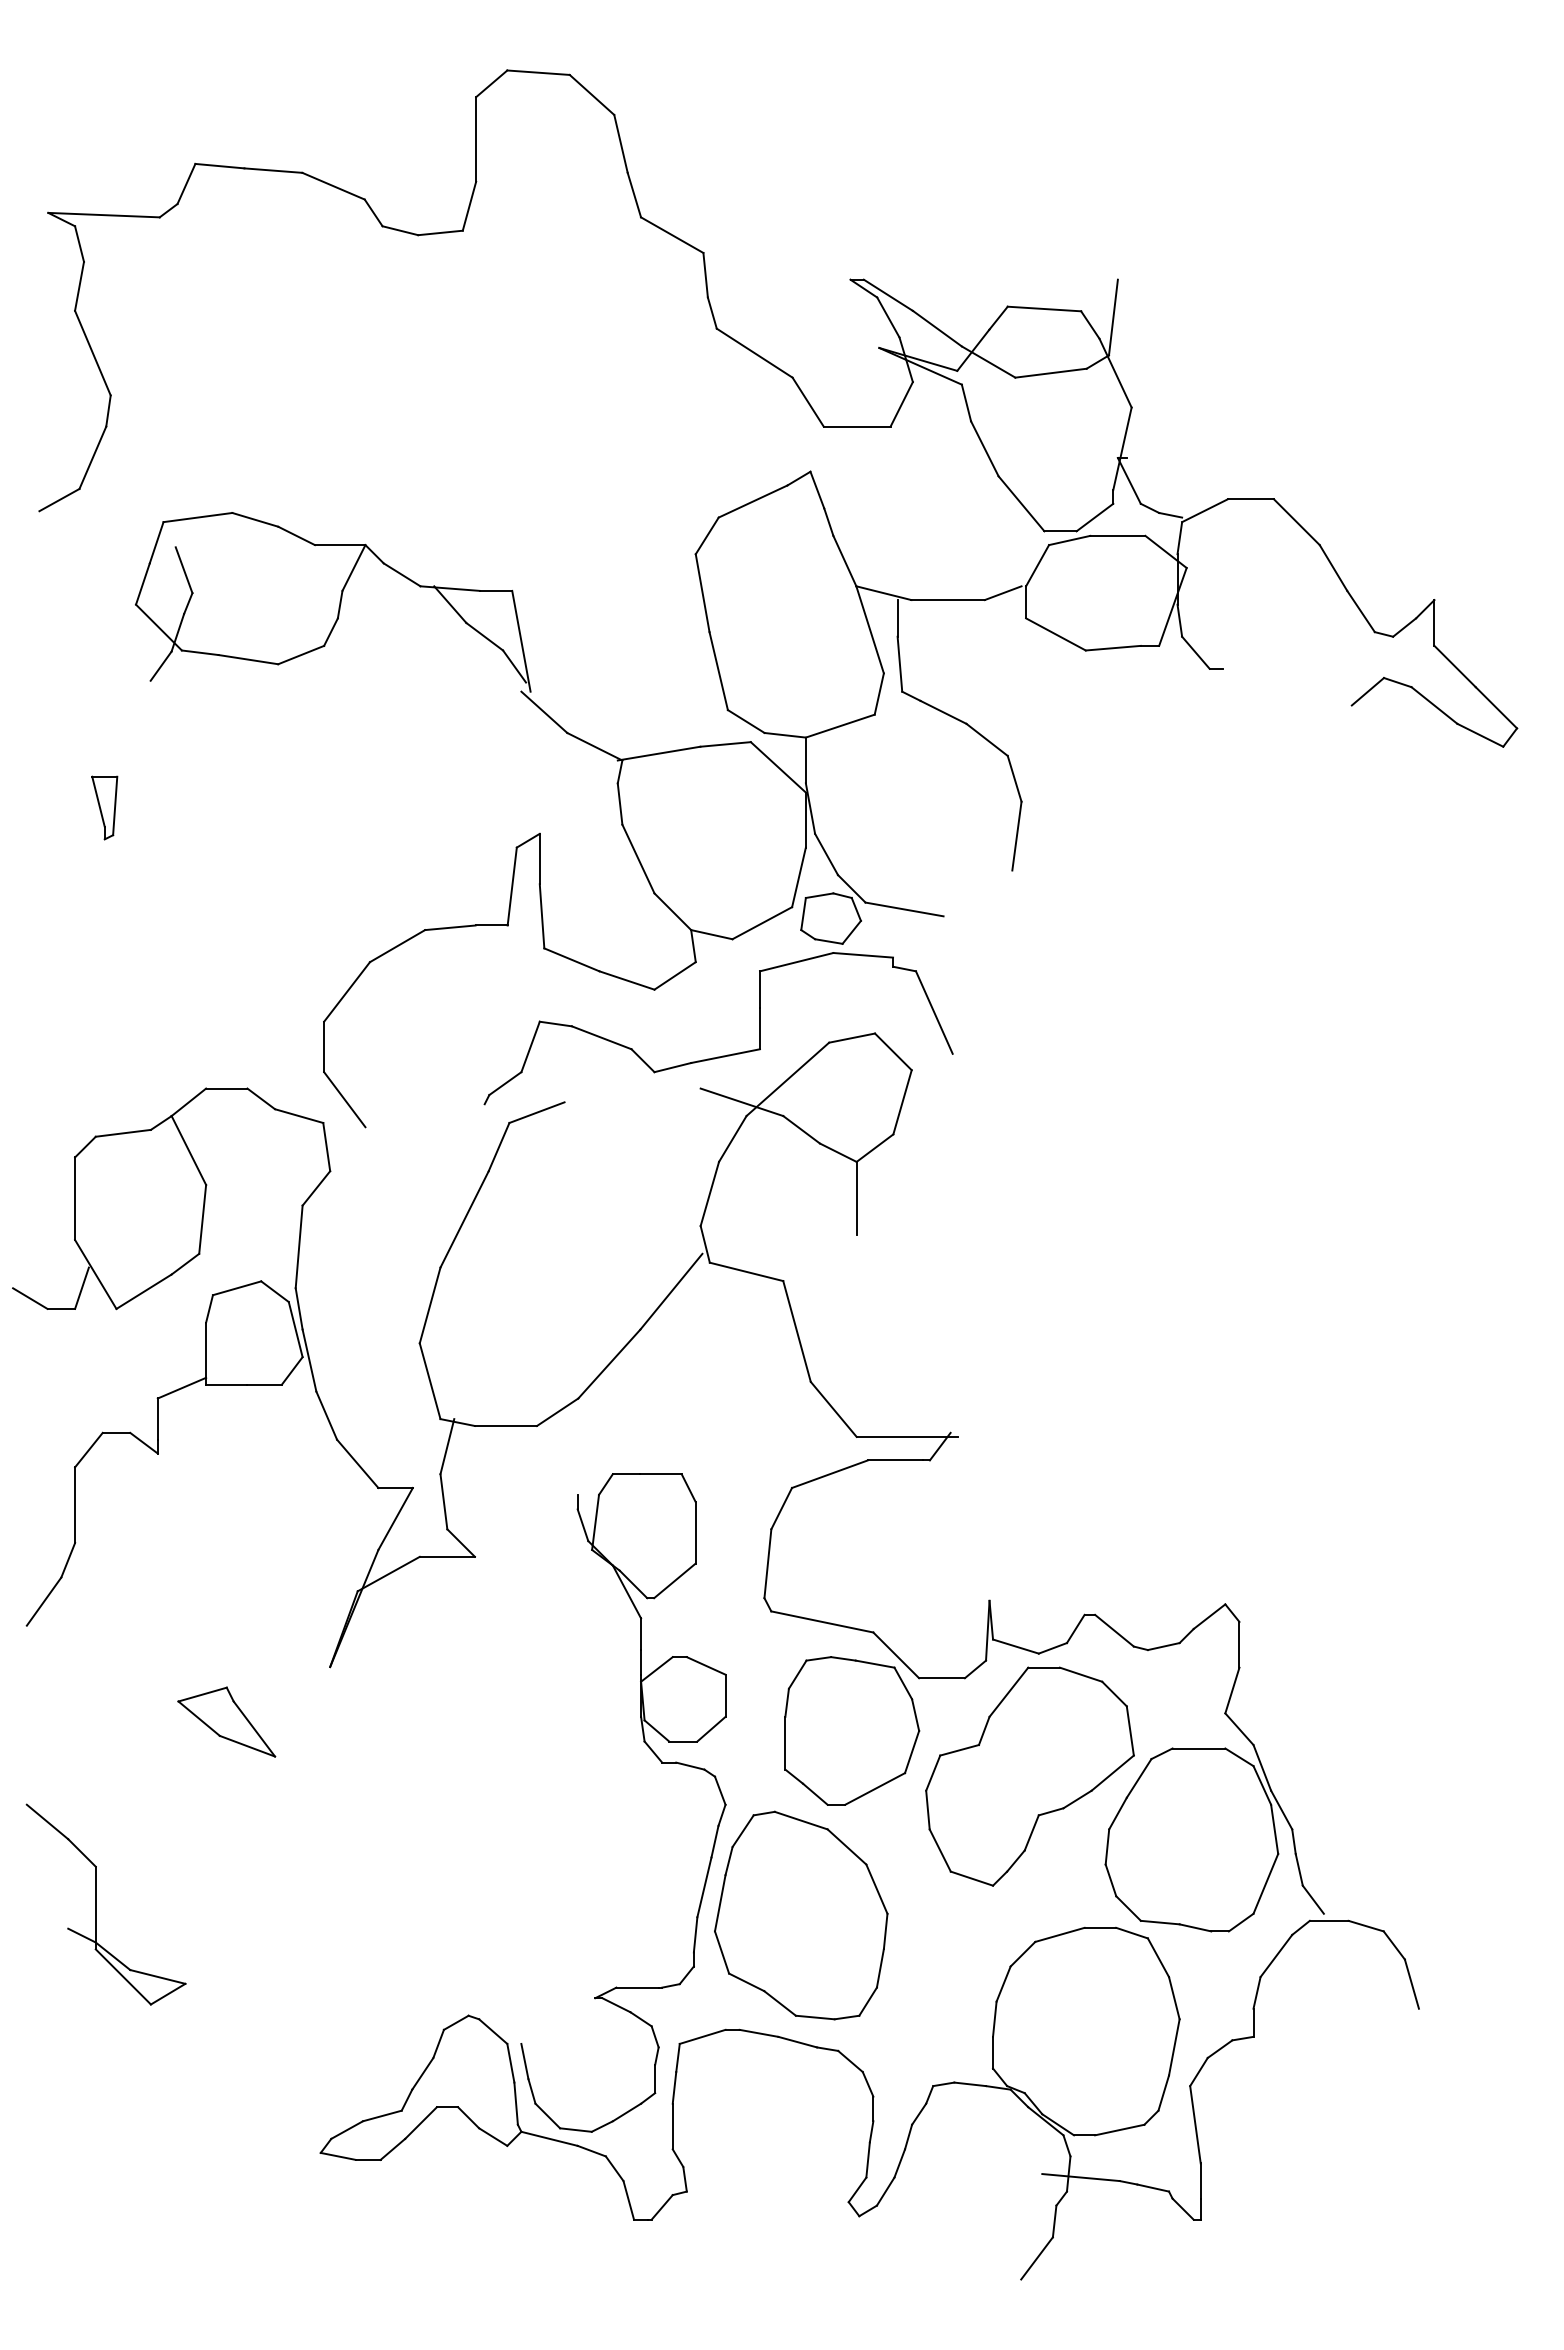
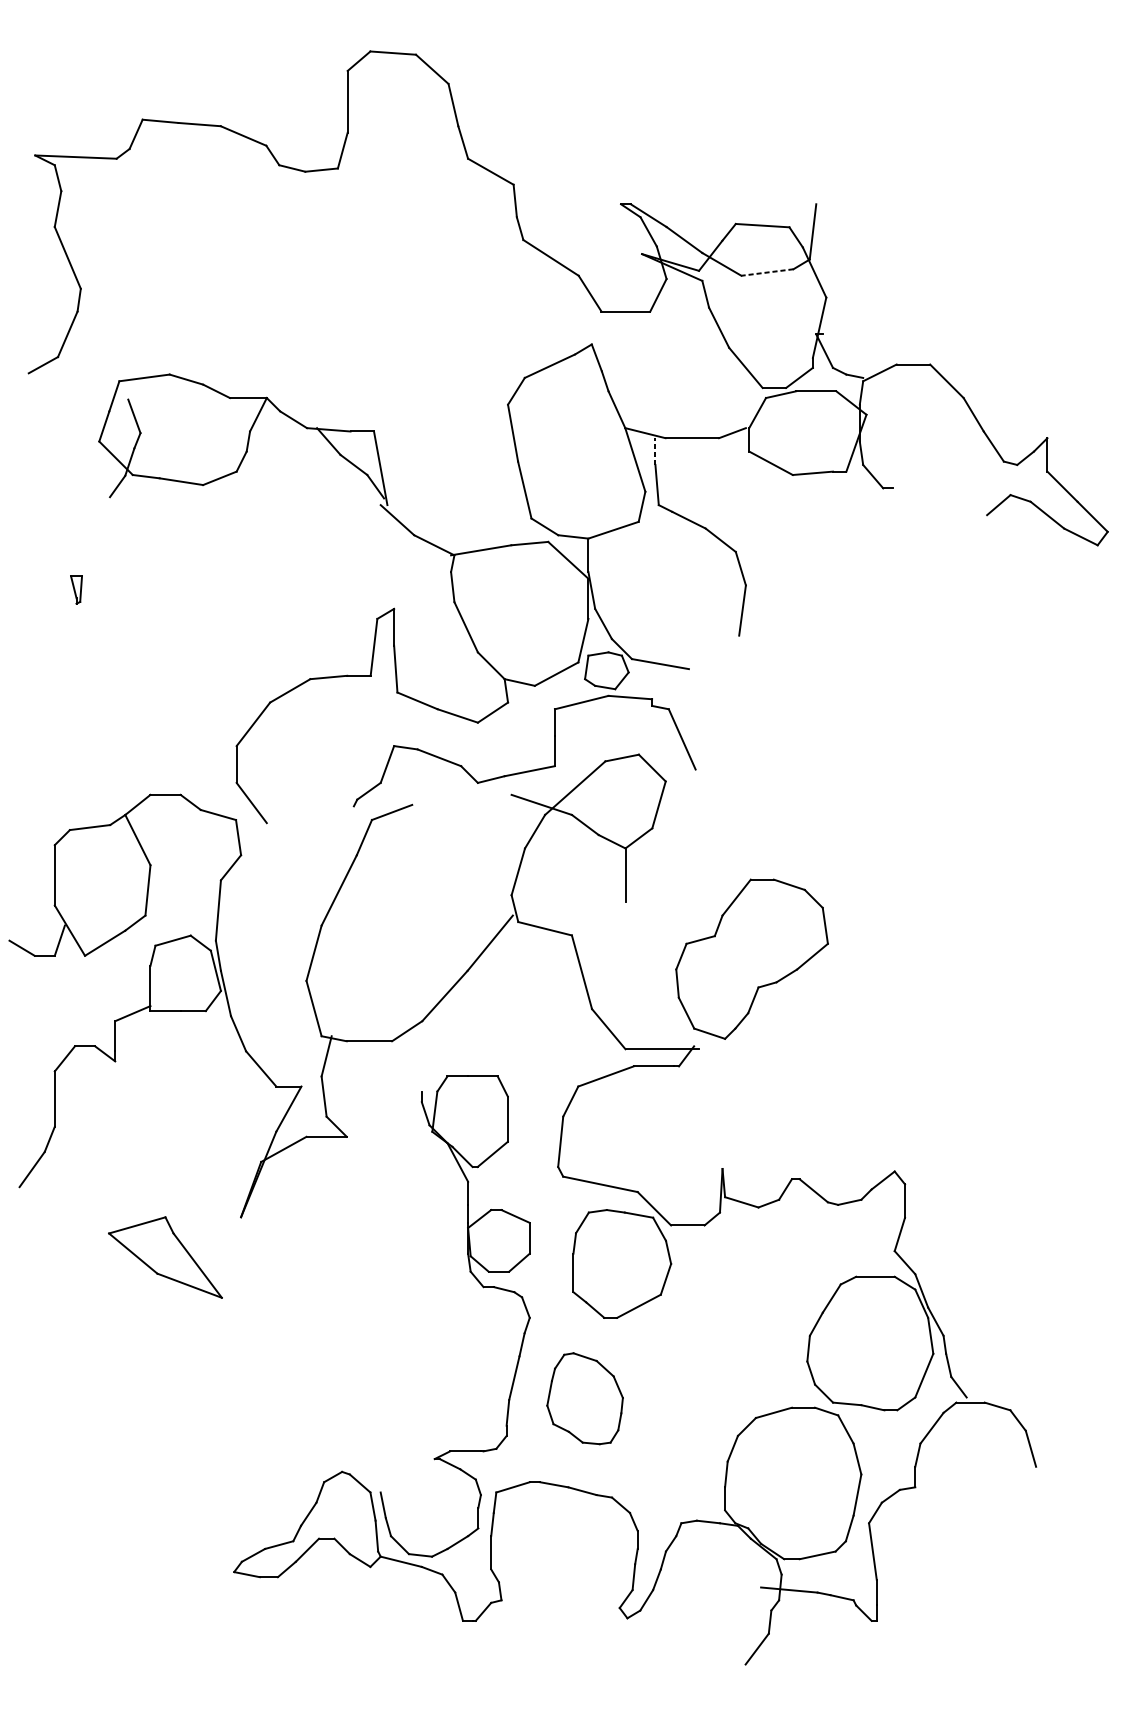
line: (1051, 373) -> (767, 272), solid -> dashed
line: (897, 617) -> (655, 450), solid -> dashed
part: (104, 807) -> (76, 589), size x0.6
part: (226, 1721) -> (165, 1257), size x1.6
part: (1029, 1776) -> (751, 959), moved
part: (96, 1904) -> (70, 1390), removed
part: (801, 1915) -> (585, 1398), size x0.6

